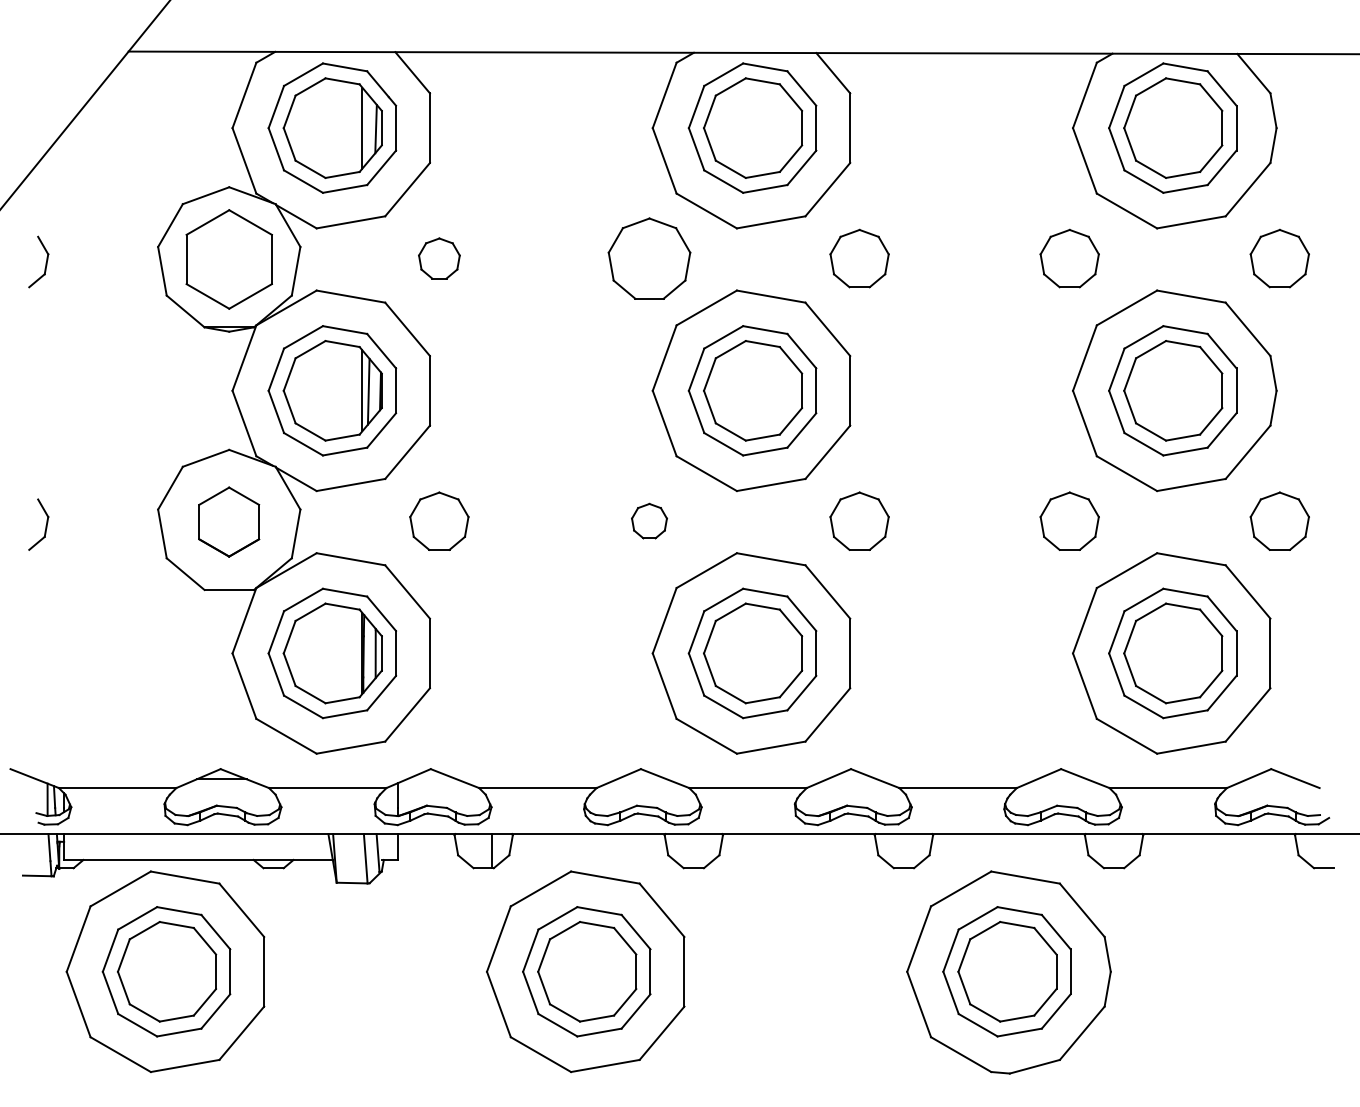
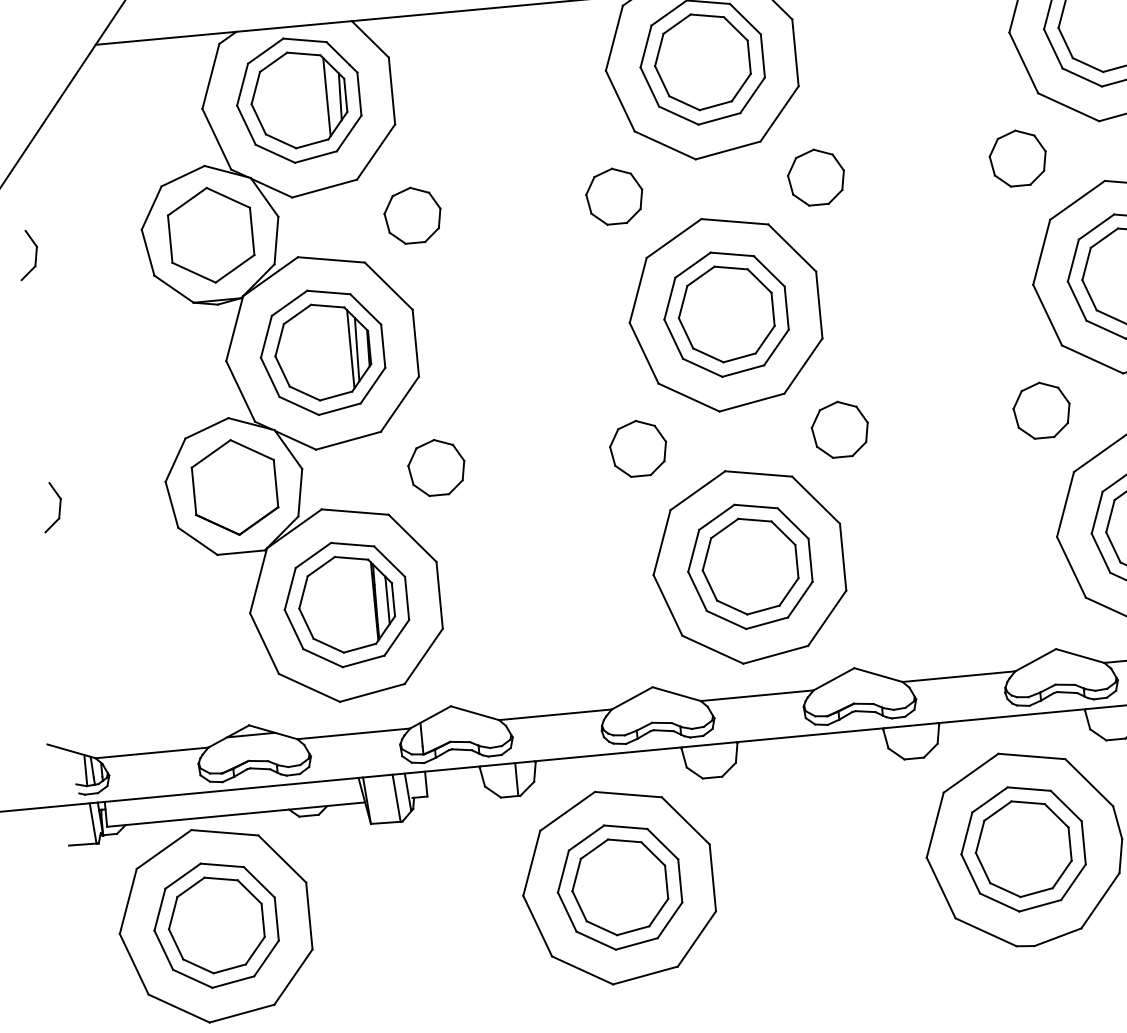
part: (439, 258) -> (412, 215), size x1.43
part: (649, 258) -> (614, 196), size x0.71
part: (649, 520) -> (638, 447), size x1.67
part: (228, 521) -> (234, 486), size x1.43

